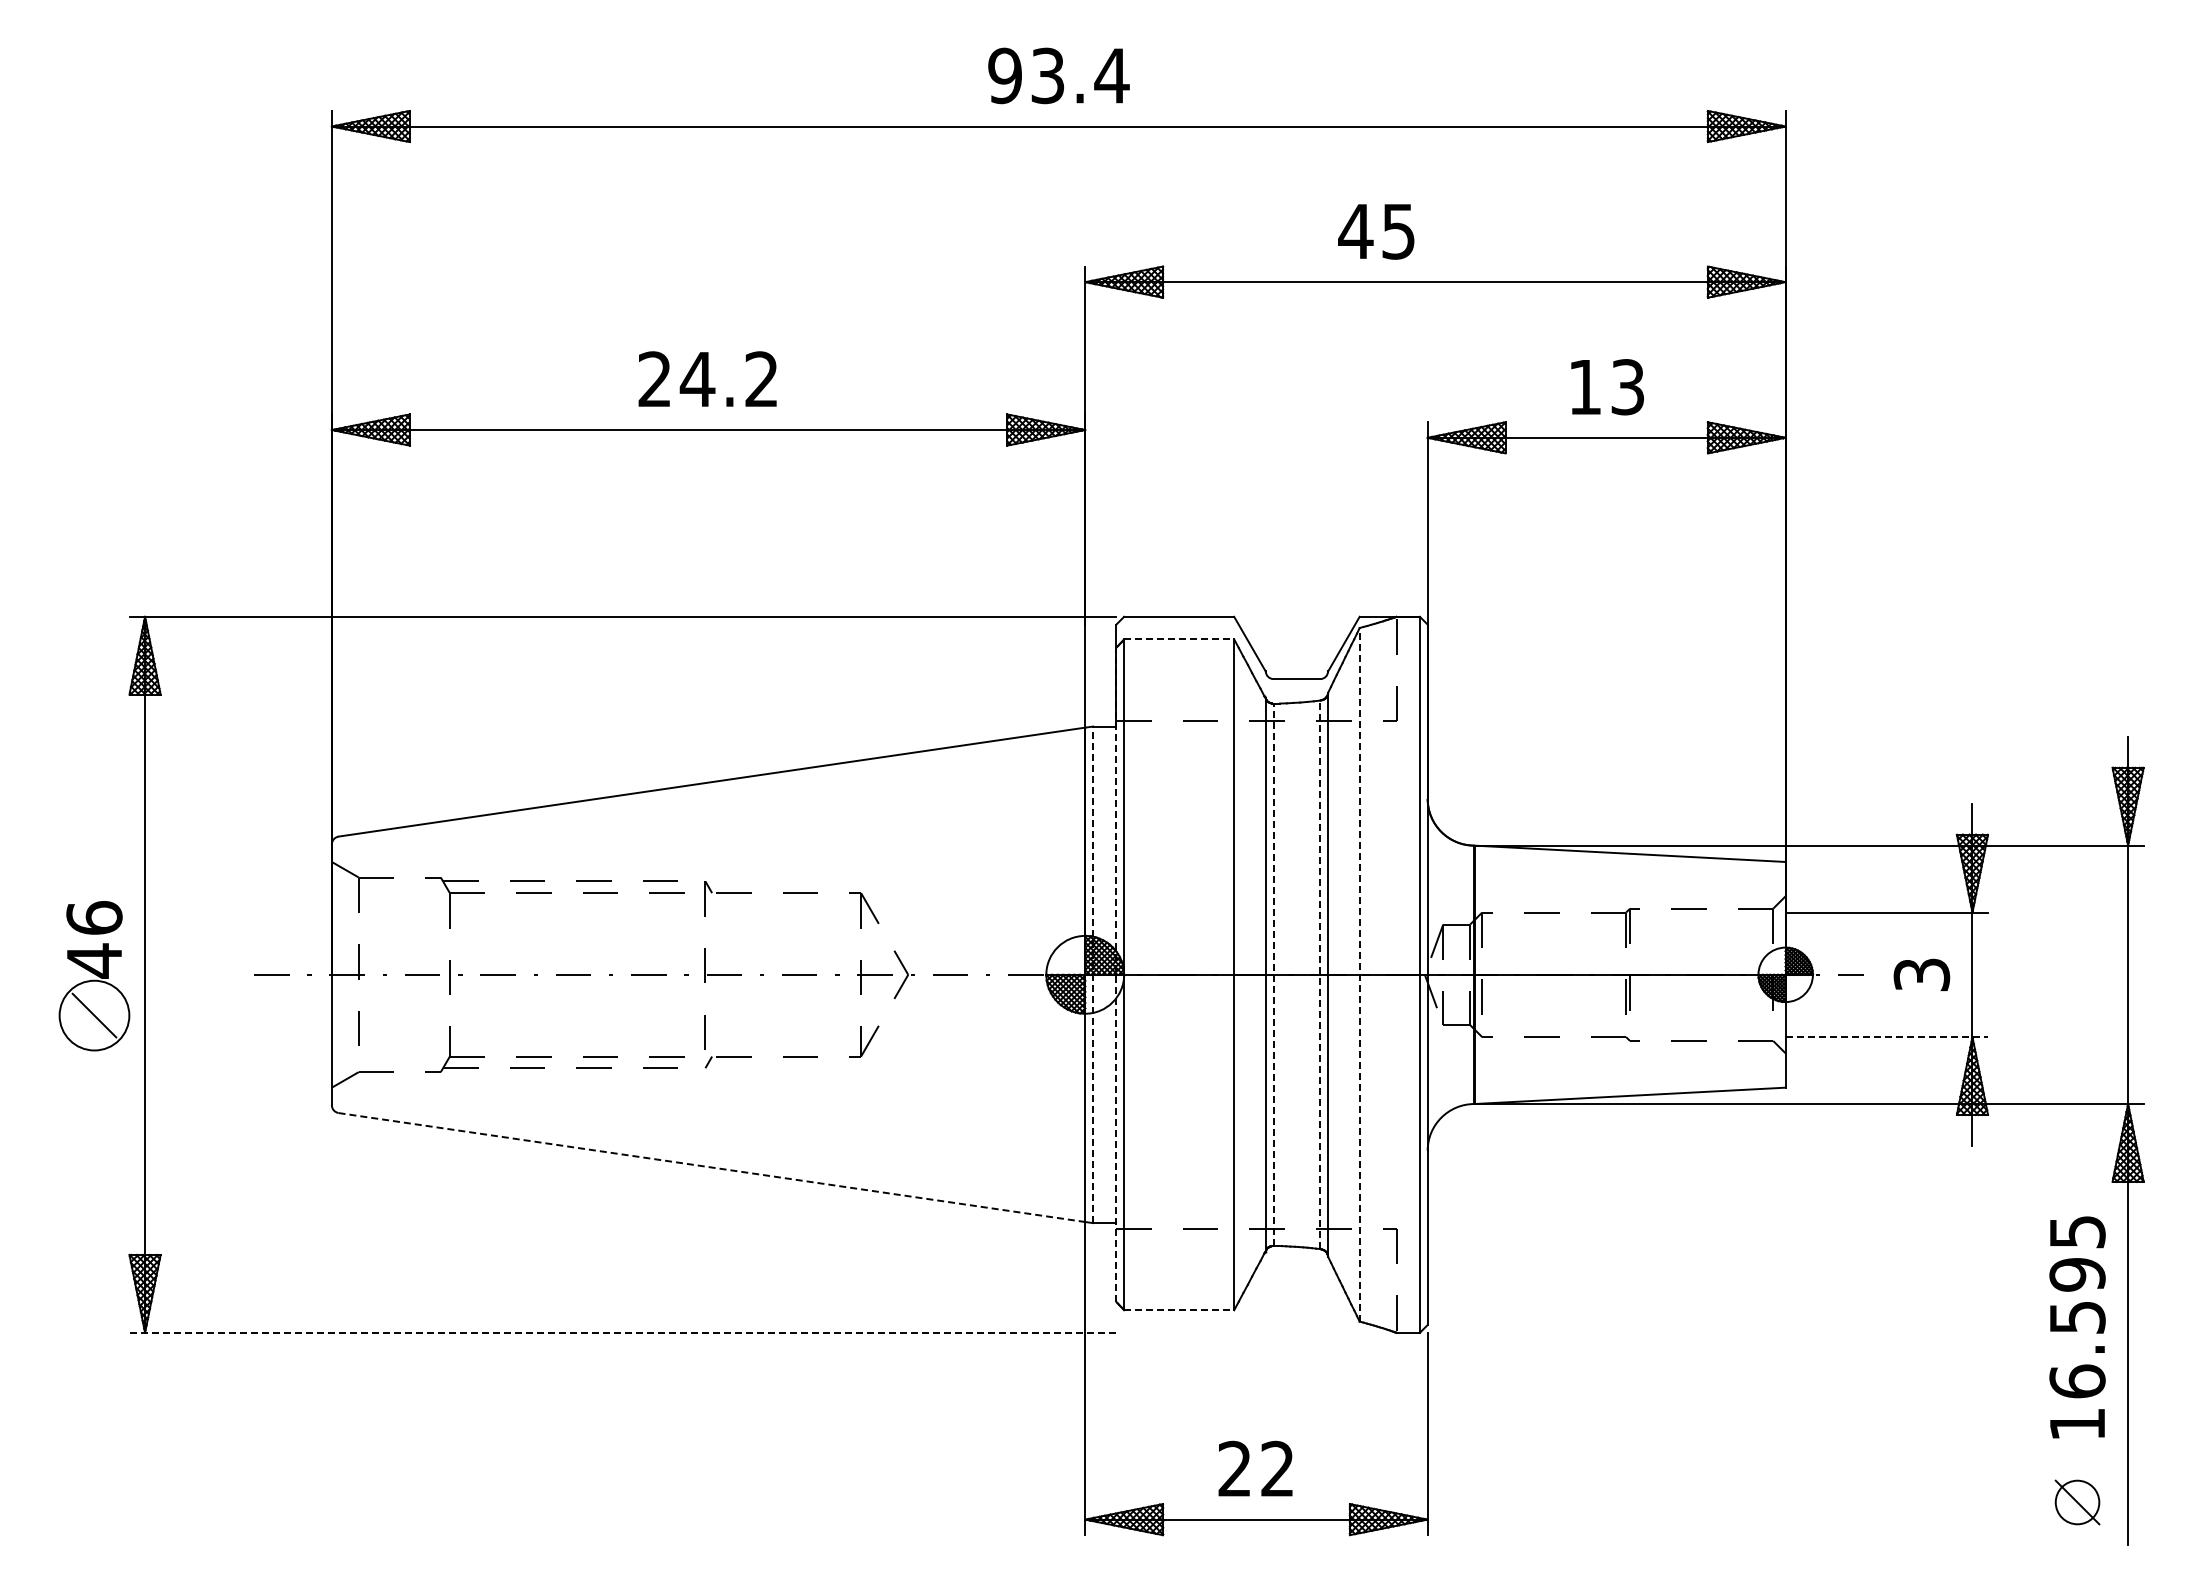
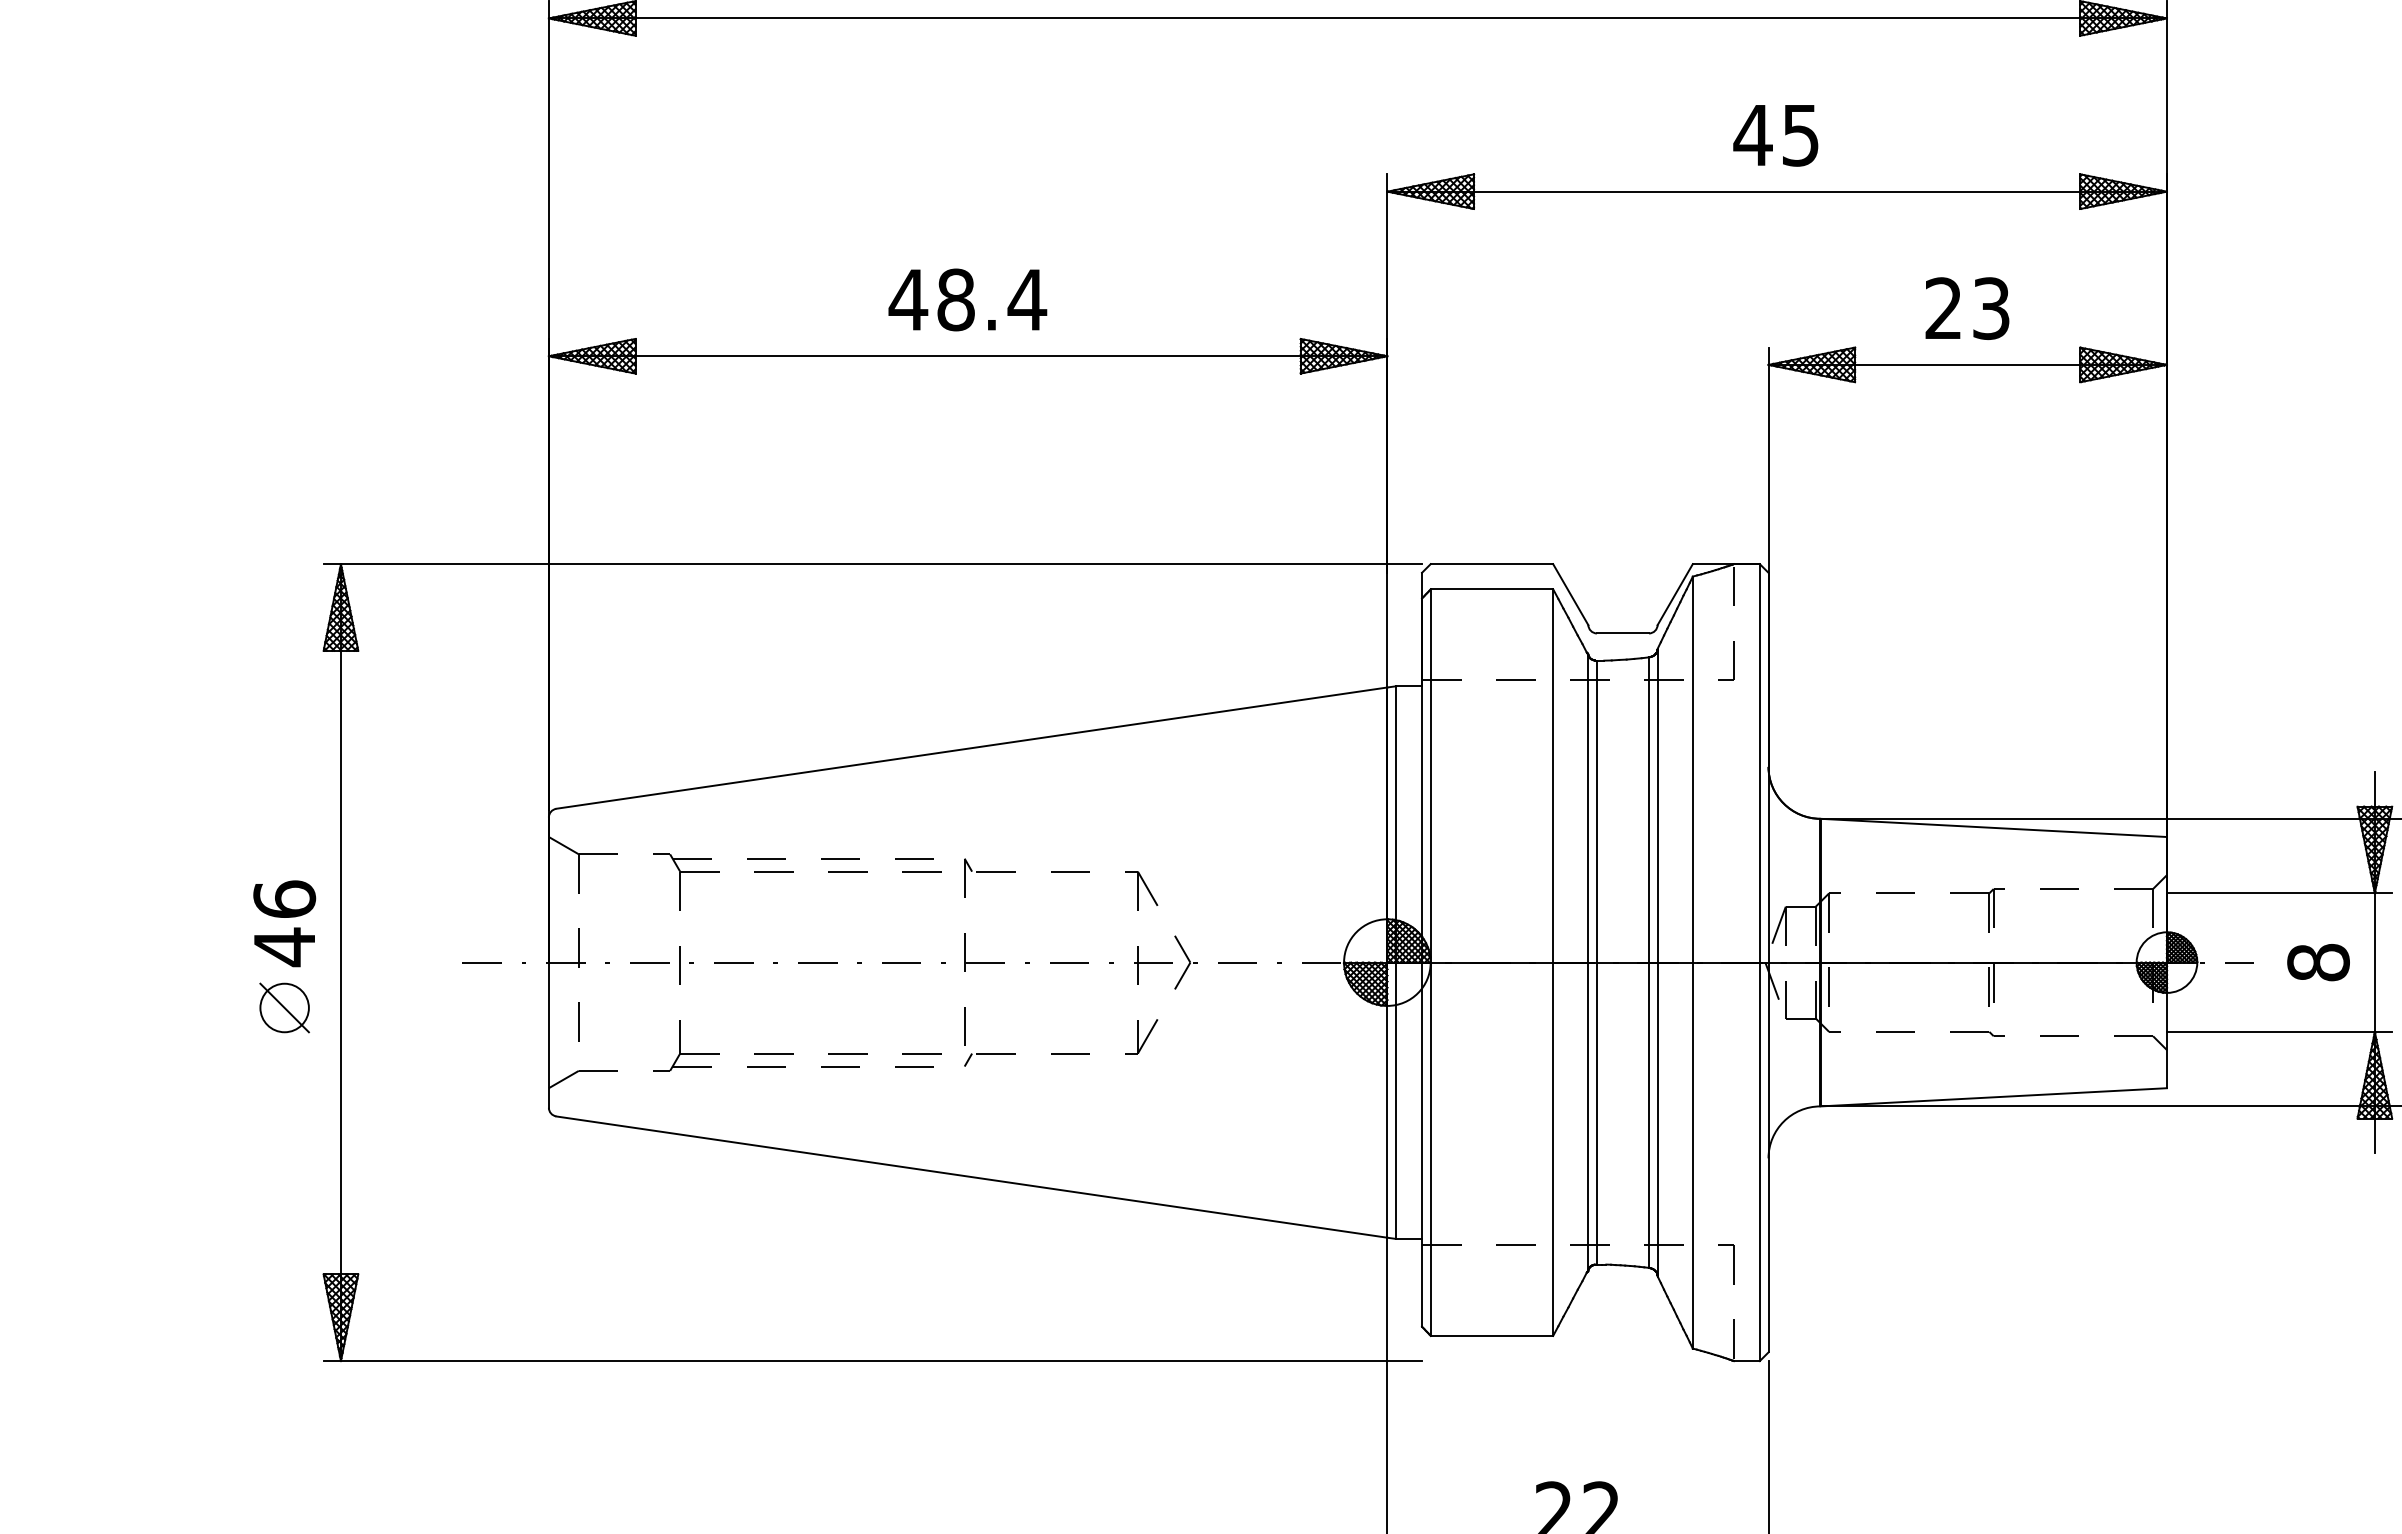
text: (1376, 231) -> (1776, 135), moved
text: (708, 379) -> (968, 300), 24.2 -> 48.4
text: (1584, 386) -> (1943, 307), 13 -> 23
line: (1179, 639) -> (1492, 589), dashed -> solid
line: (1093, 974) -> (1396, 962), dashed -> solid
line: (1116, 974) -> (1422, 962), dashed -> solid
line: (1273, 974) -> (1596, 962), dashed -> solid
line: (1320, 974) -> (1649, 962), dashed -> solid
line: (1359, 974) -> (1692, 962), dashed -> solid
text: (1921, 974) -> (2318, 962), 3 -> 8
circle: (94, 1015) -> (284, 1007), size x0.62
line: (1887, 1037) -> (2280, 1032), dashed -> solid
line: (712, 1167) -> (972, 1177), dashed -> solid
line: (1179, 1310) -> (1492, 1336), dashed -> solid
line: (622, 1332) -> (872, 1360), dashed -> solid

